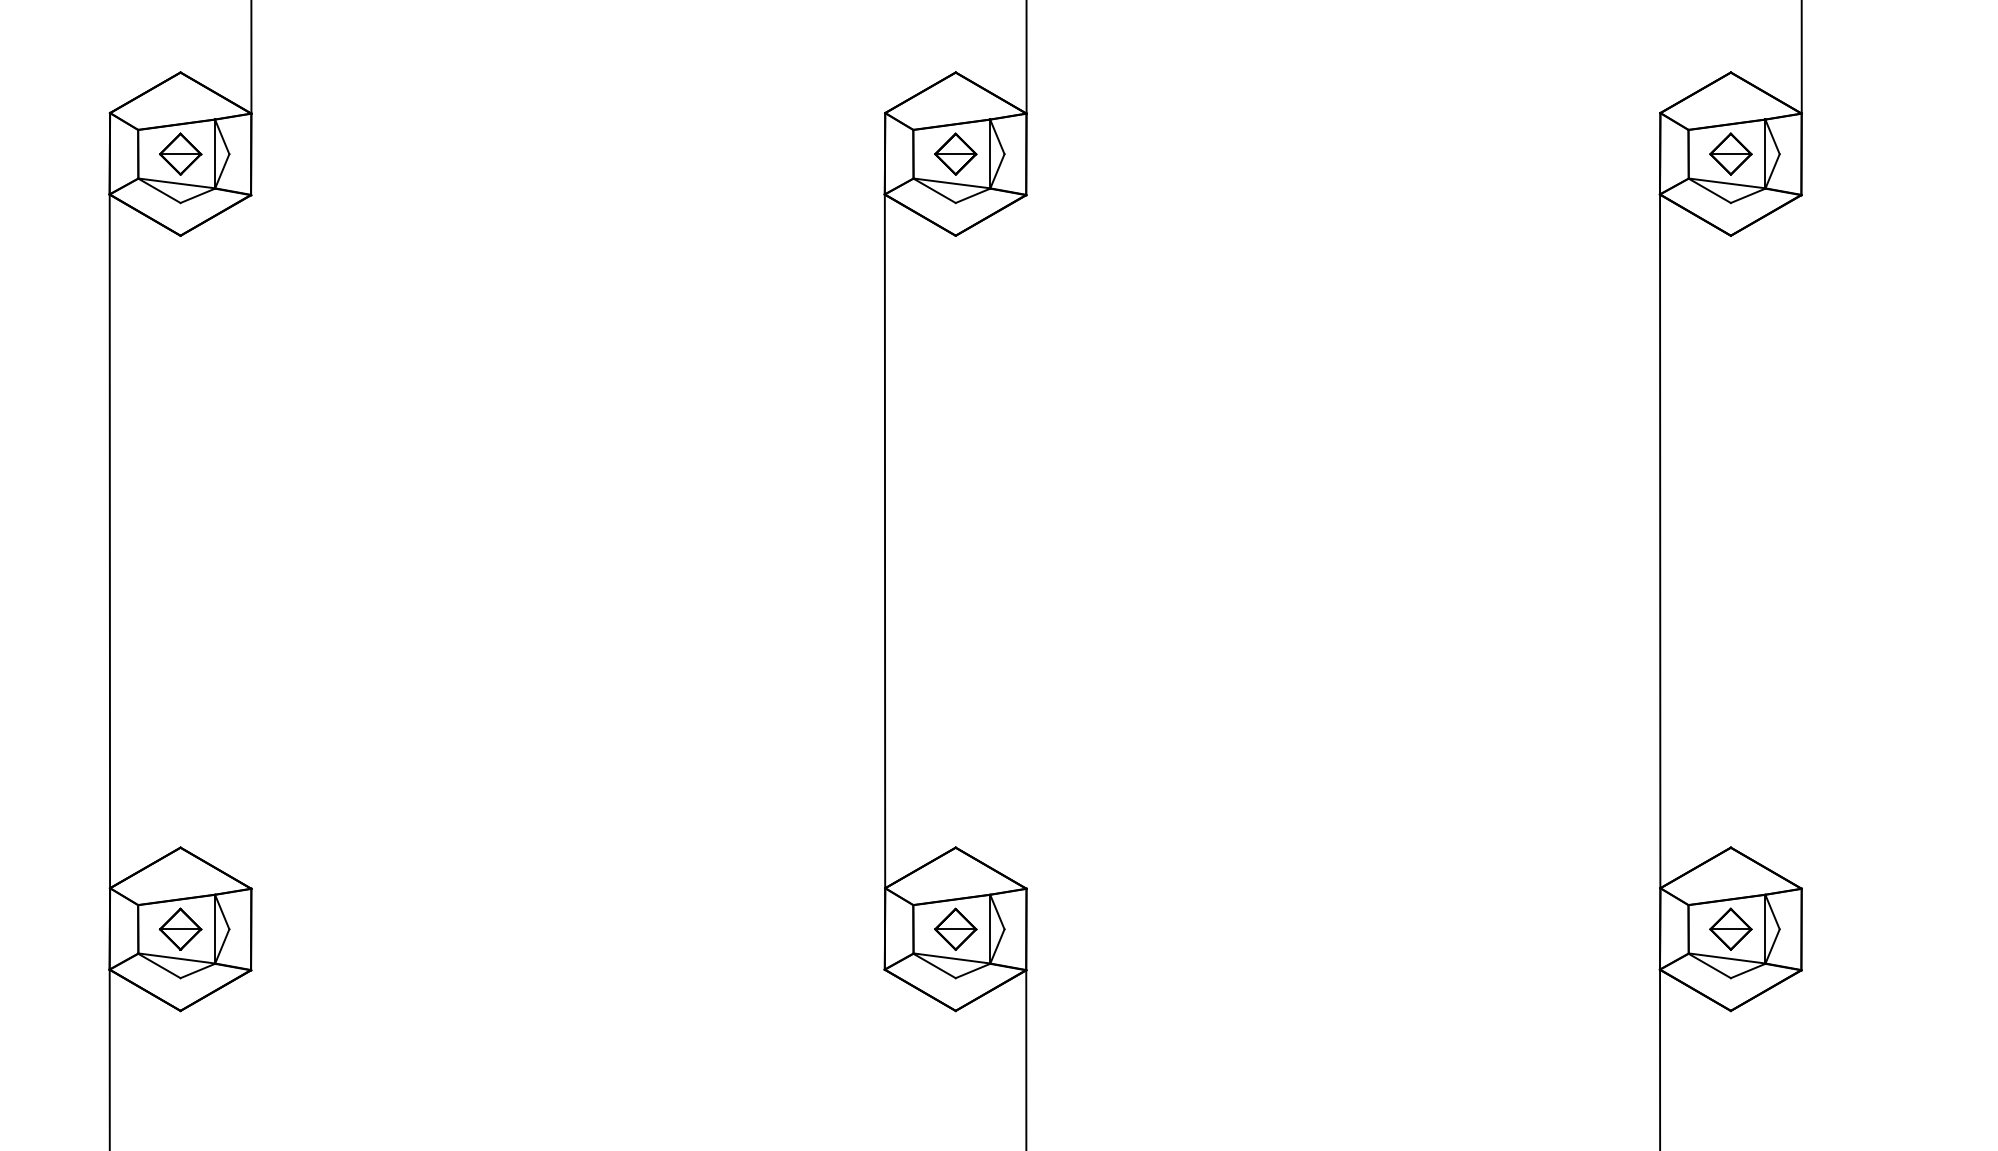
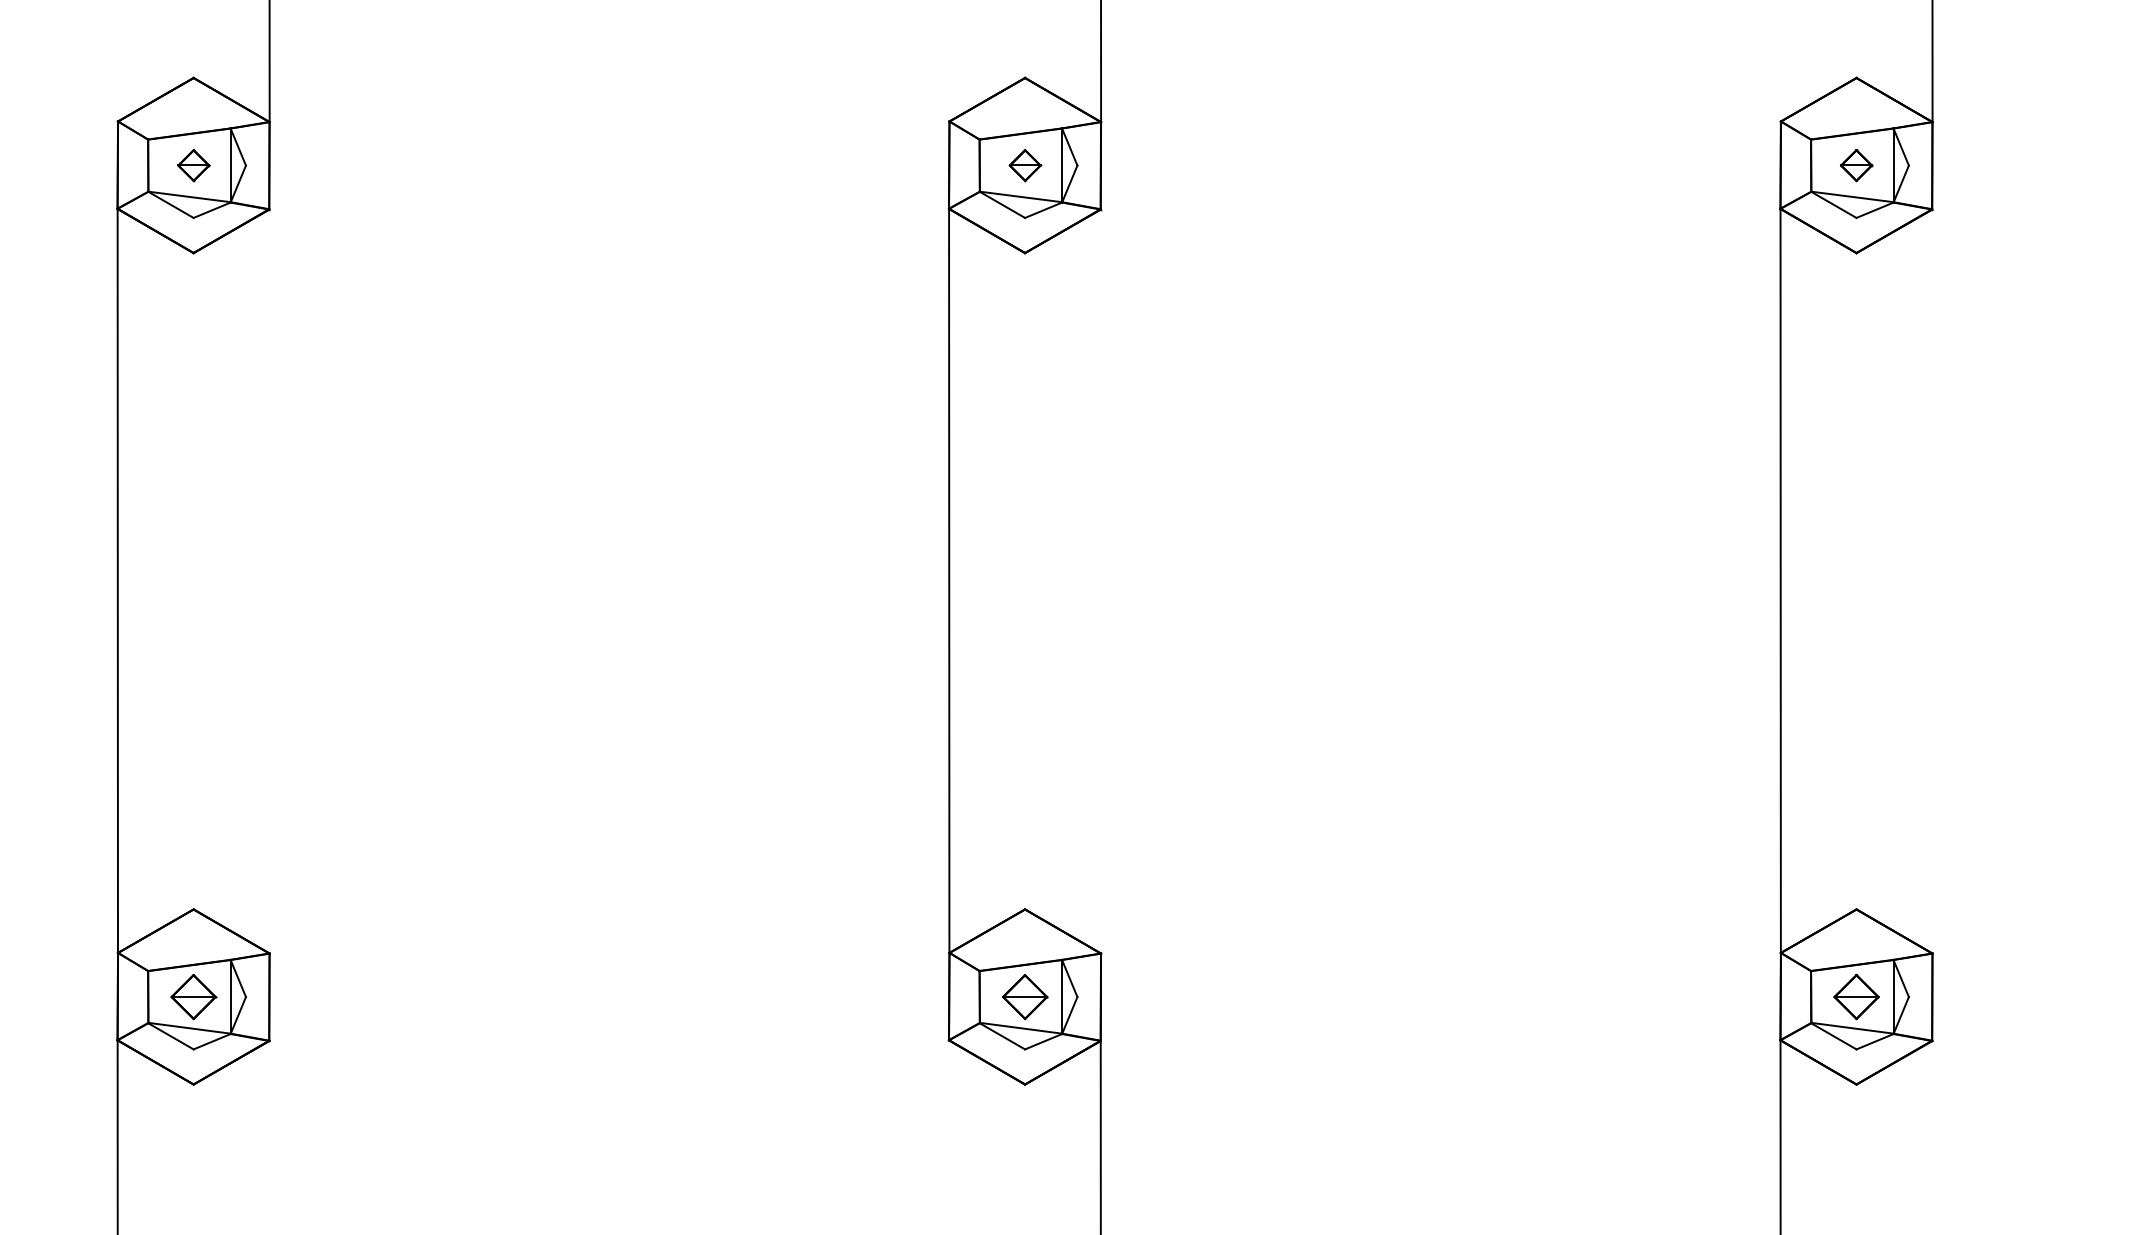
part: (180, 154) -> (193, 165), size x0.7
part: (956, 154) -> (1025, 165), size x0.7
part: (1730, 154) -> (1856, 165), size x0.7

